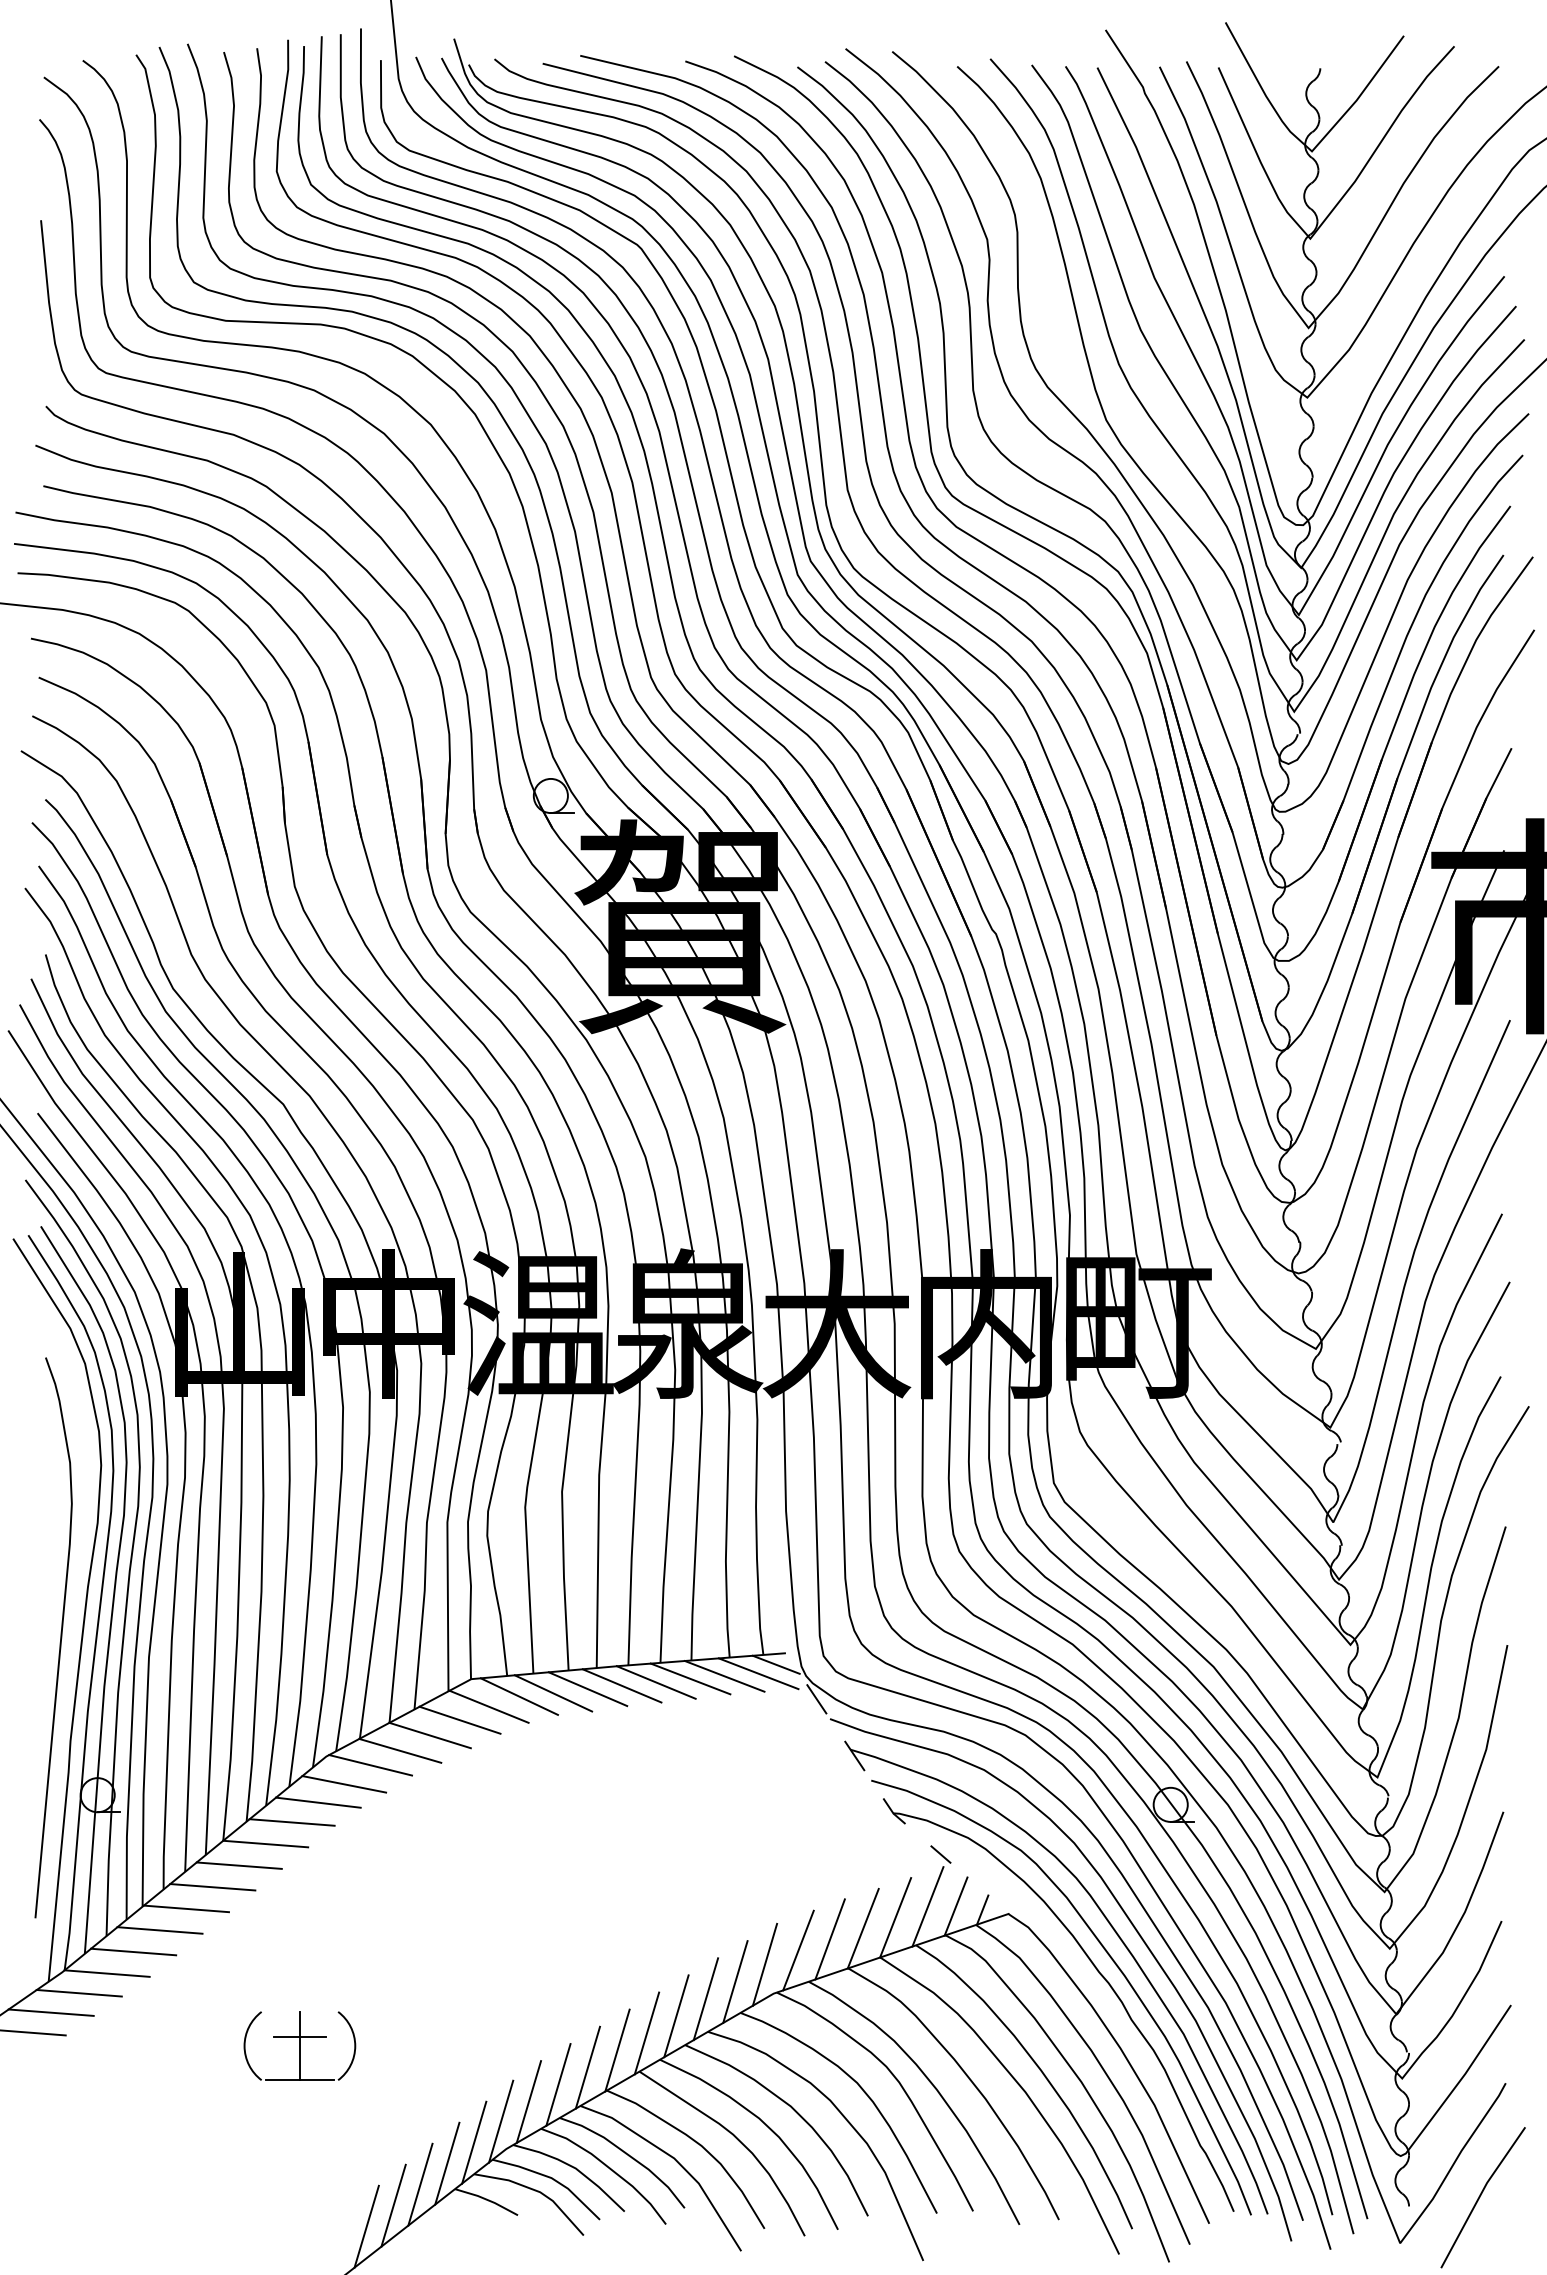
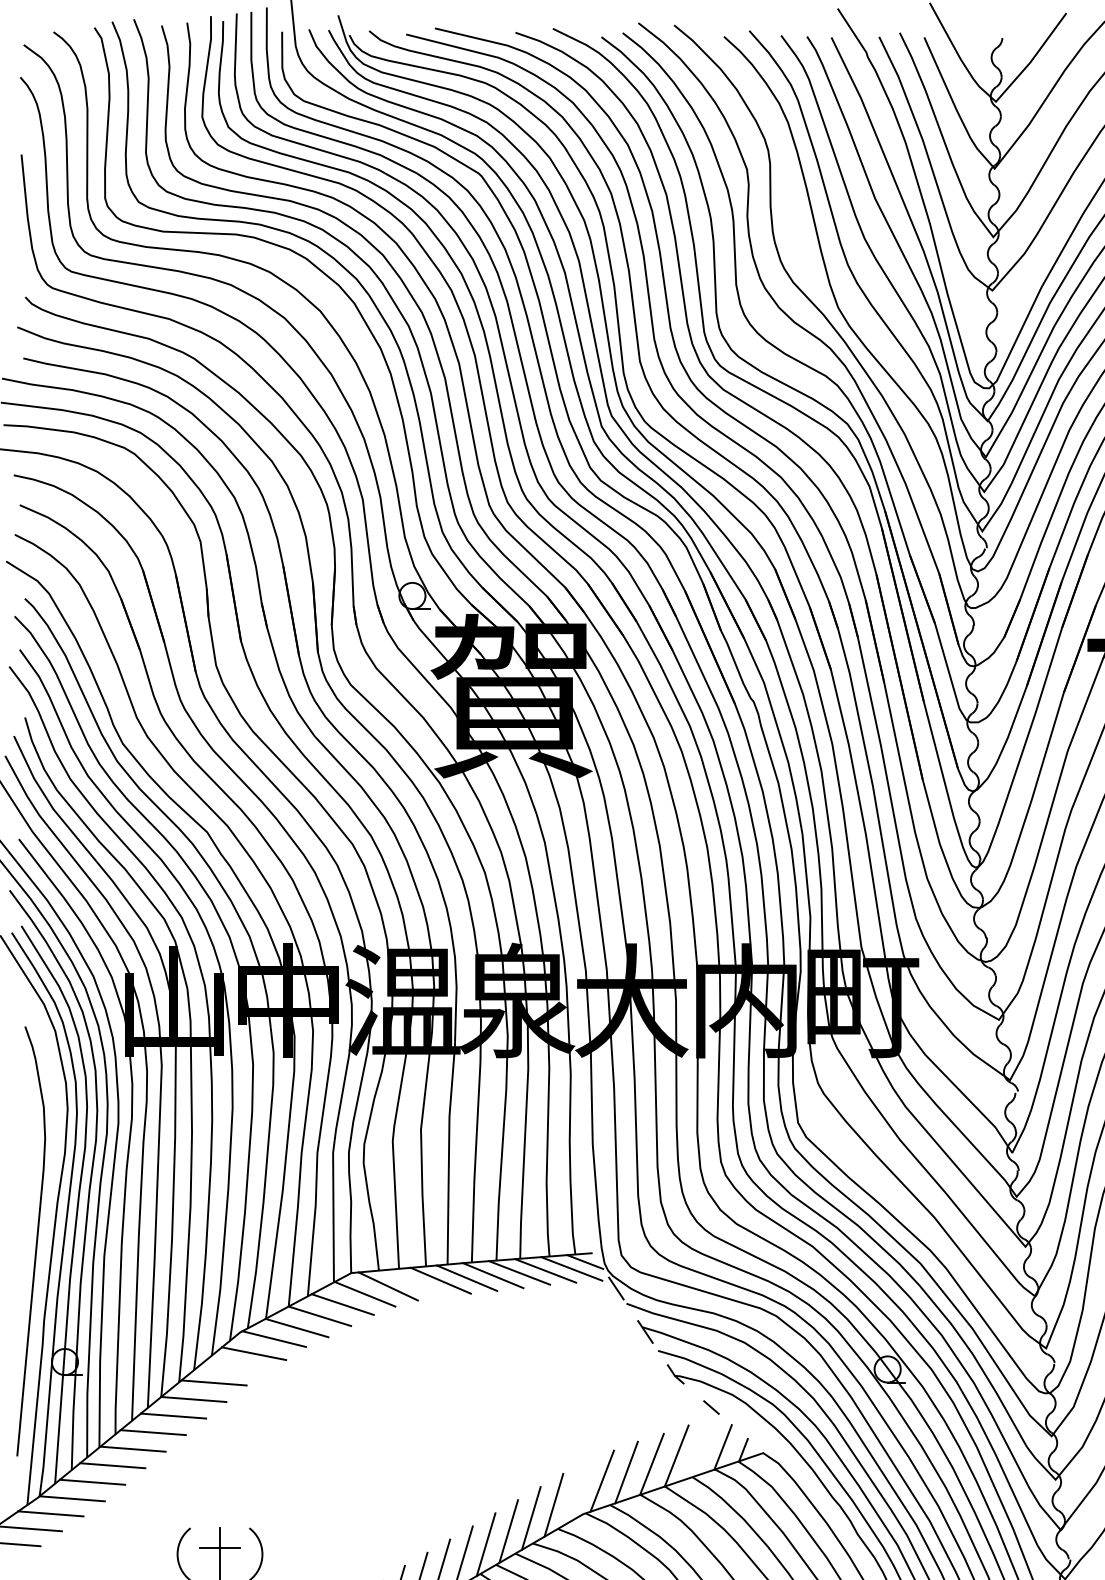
line: (553, 1693) -> (414, 1284), removed
line: (317, 1802) -> (233, 1367), removed
line: (927, 1906) -> (701, 1447), removed
line: (764, 1964) -> (576, 1491), removed

